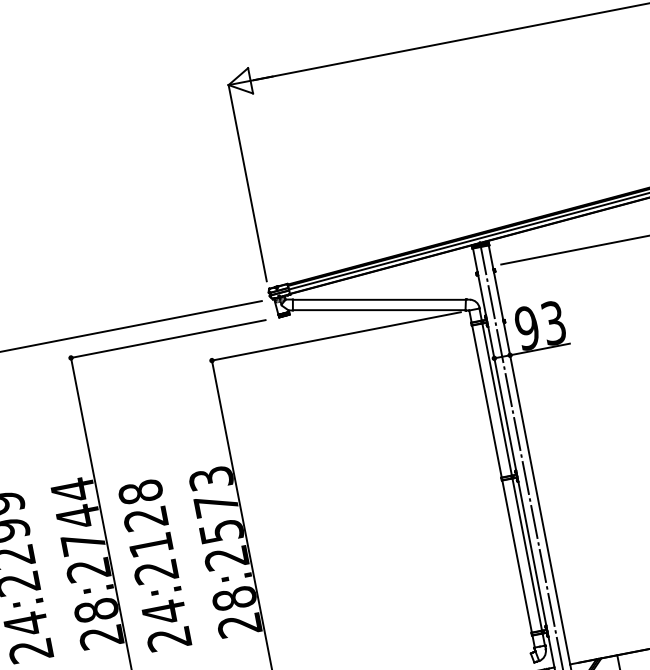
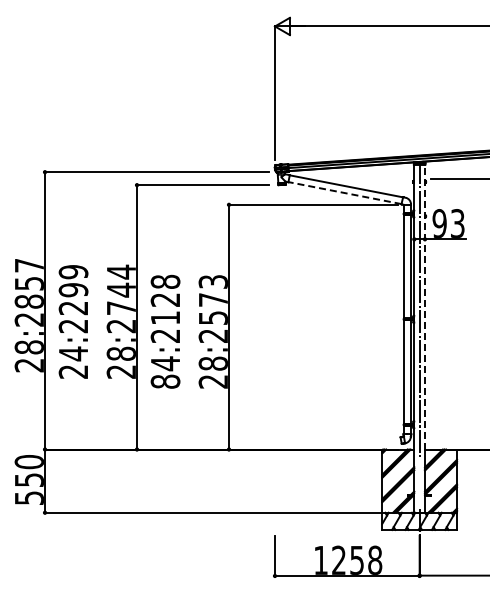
line: (378, 310) -> (344, 193), solid -> dashed
line: (528, 454) -> (424, 306), solid -> dashed
text: (169, 638) -> (165, 381), 24:2128 -> 84:2128

